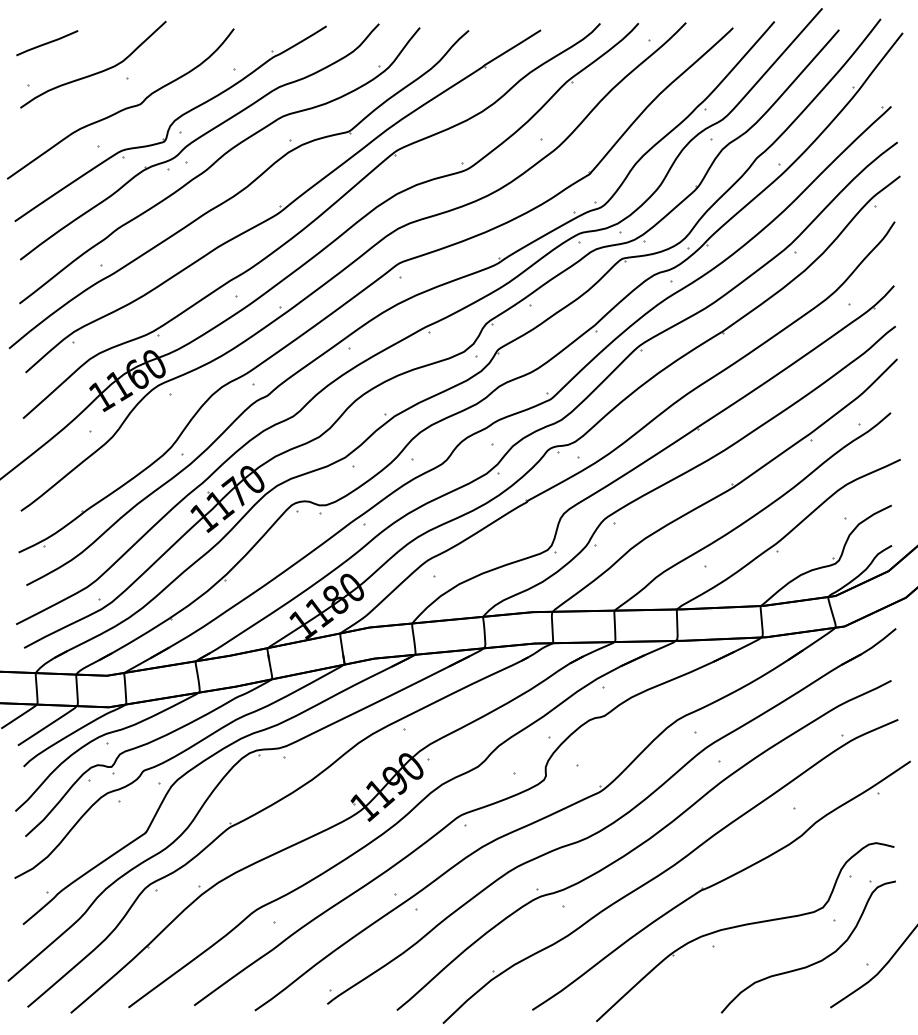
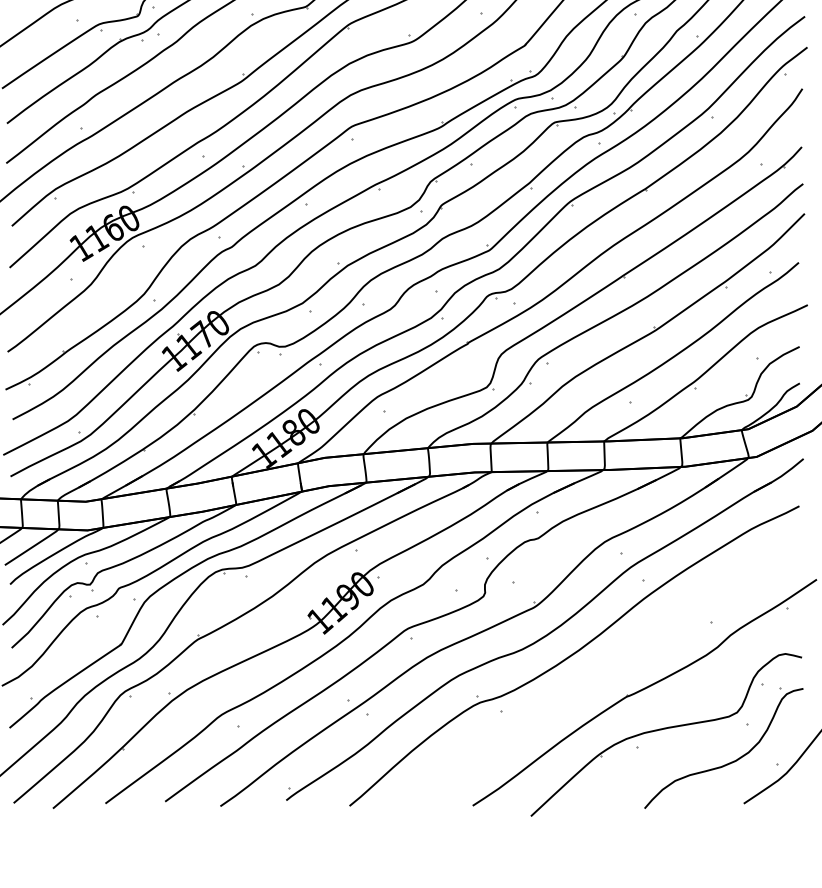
part: (670, 871) -> (598, 679), removed

